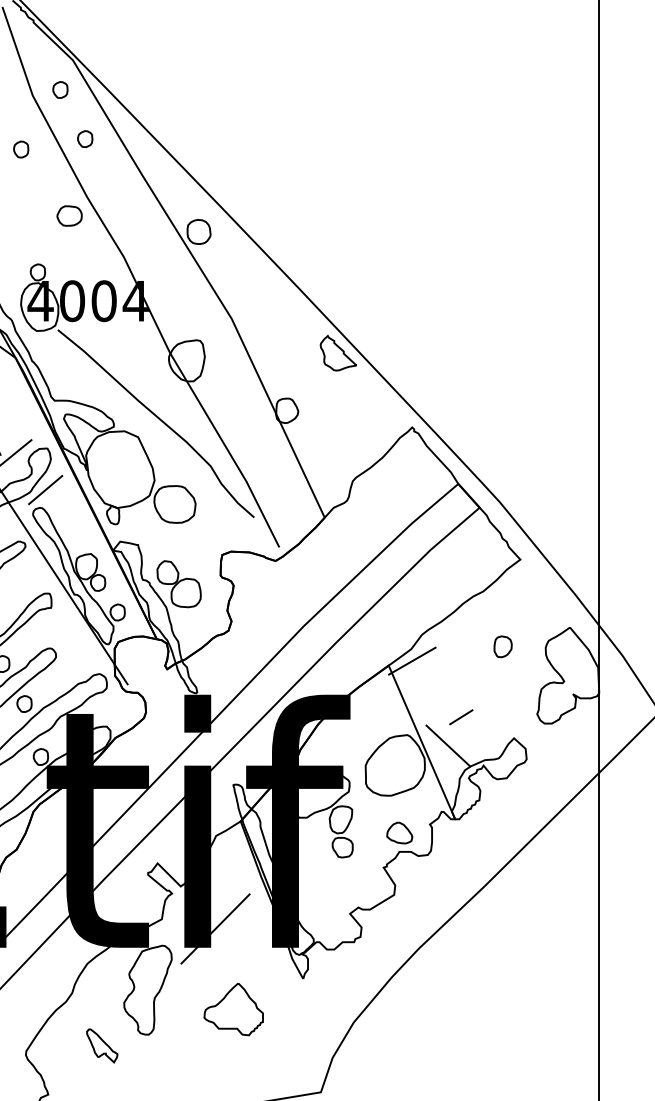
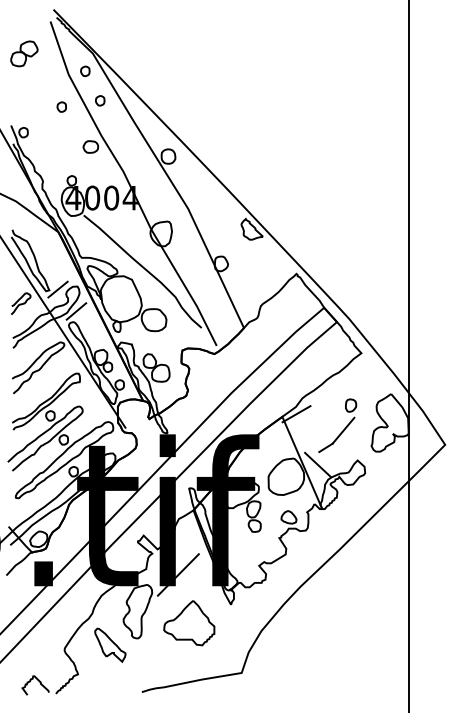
line: (490, 688) -> (343, 430), added
part: (233, 1009) -> (189, 623), size x1.43
part: (102, 1044) -> (110, 644), size x1.67

